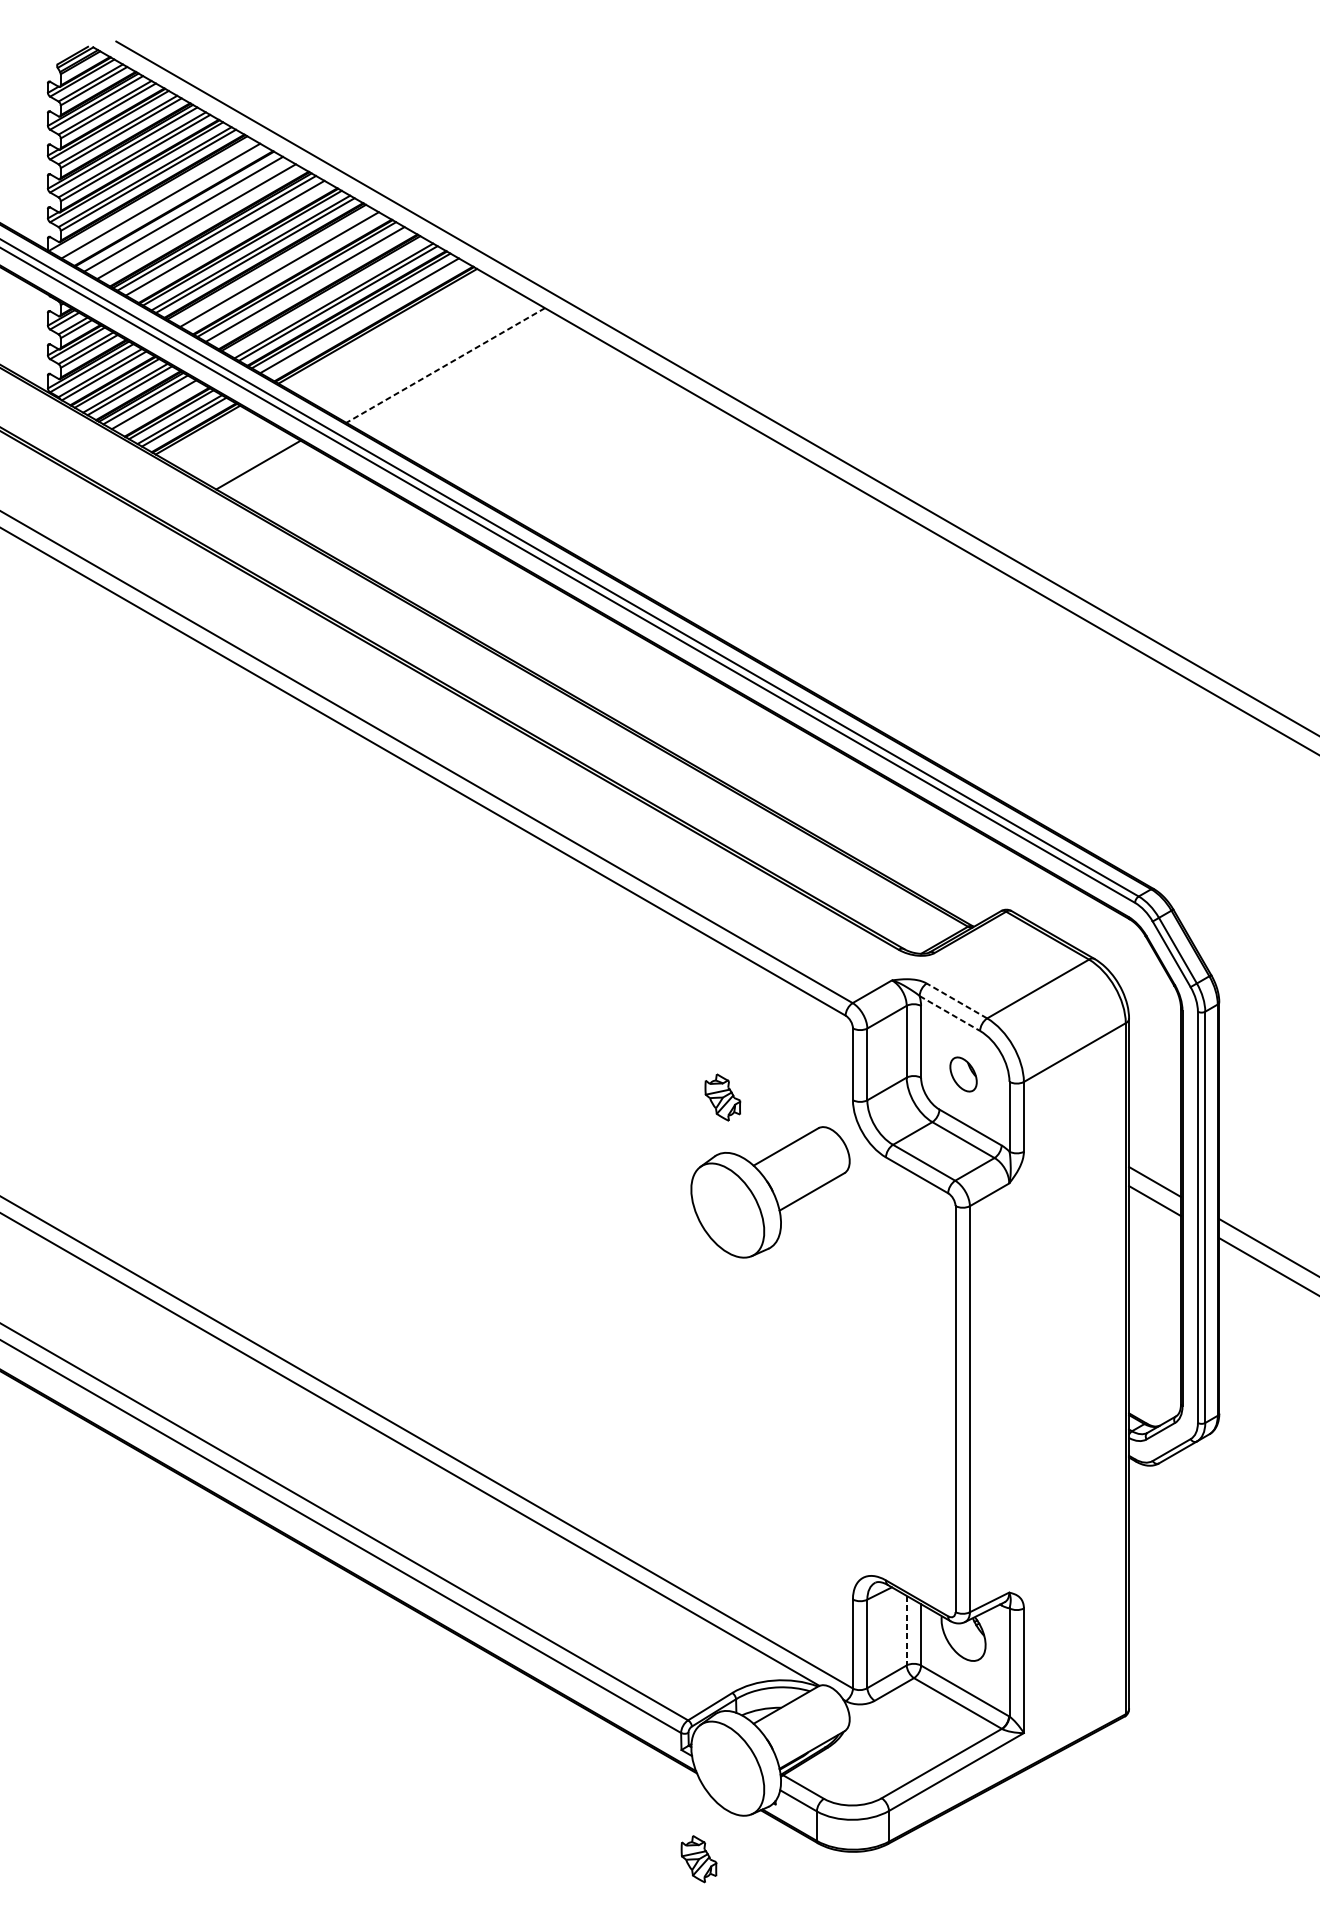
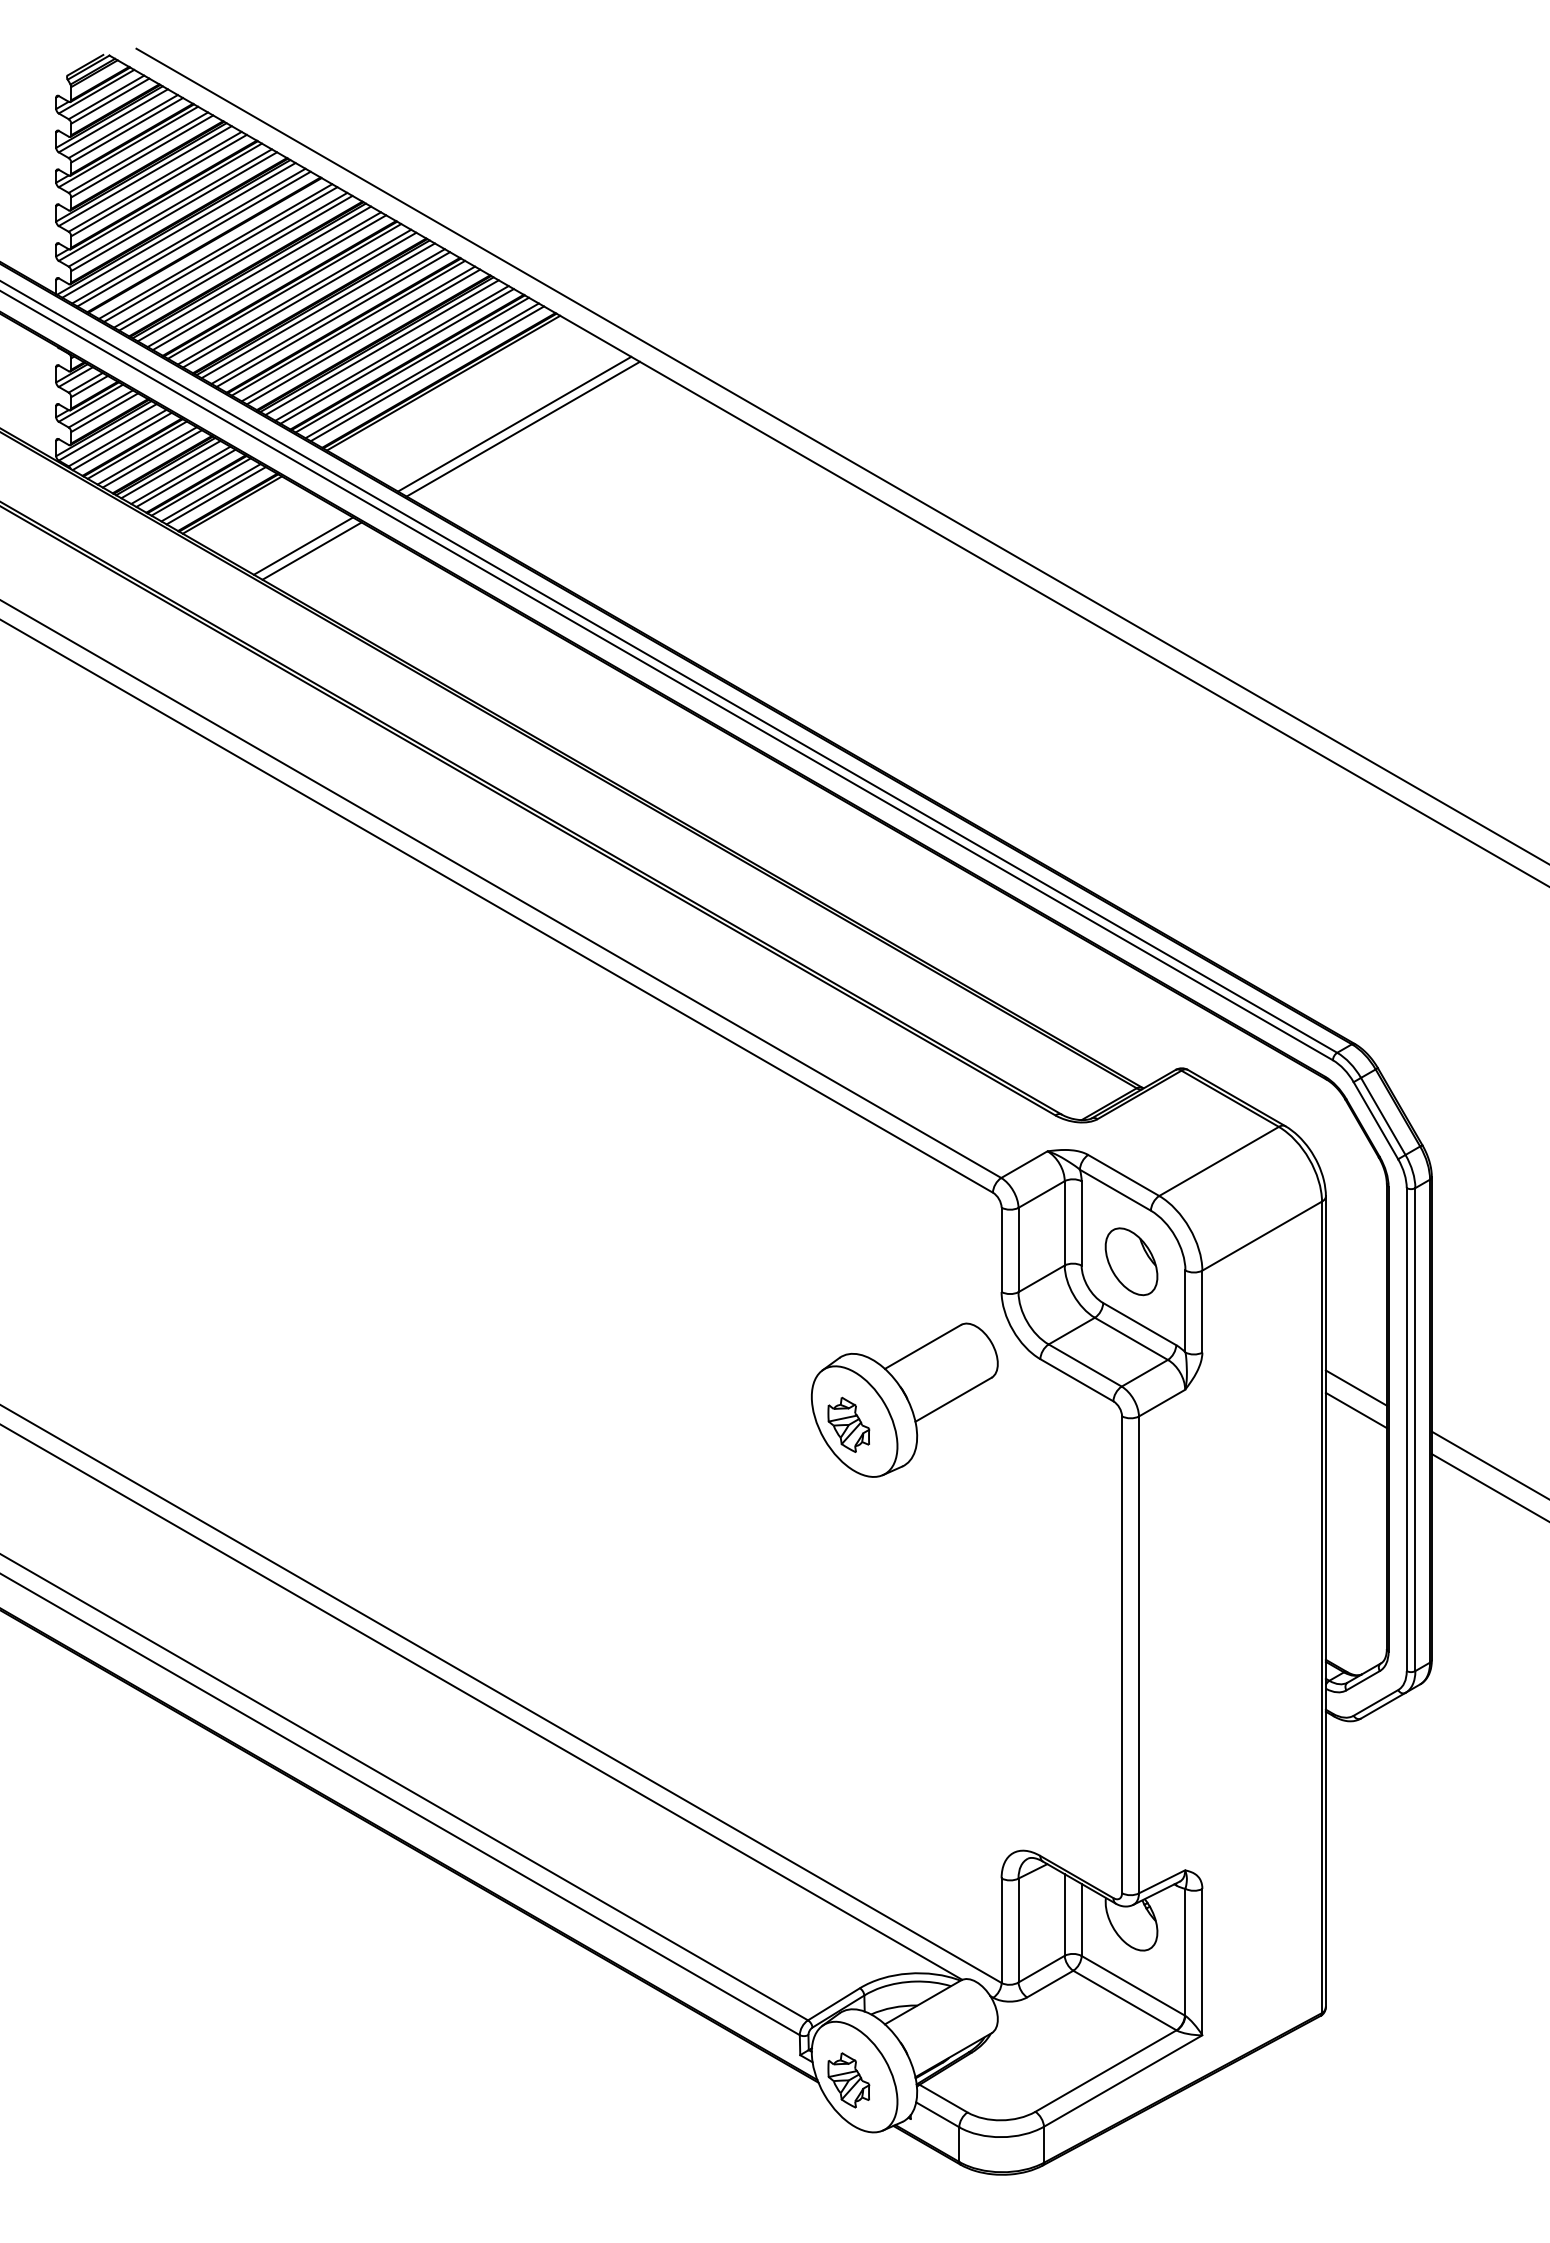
line: (152, 196) -> (178, 230), added
line: (164, 203) -> (193, 238), added
line: (187, 216) -> (220, 254), added
line: (200, 223) -> (235, 262), added
line: (229, 240) -> (269, 282), added
line: (270, 264) -> (317, 310), added
line: (284, 272) -> (333, 319), added
line: (309, 286) -> (363, 336), added
line: (324, 295) -> (381, 347), added
line: (364, 318) -> (427, 373), added
line: (438, 360) -> (514, 423), added
line: (445, 365) -> (523, 429), dashed -> solid
line: (158, 406) -> (185, 477), added
line: (265, 468) -> (311, 550), added
line: (956, 1000) -> (1123, 1175), dashed -> solid
line: (949, 1013) -> (1115, 1190), dashed -> solid
part: (963, 1074) -> (1131, 1261), size x1.67
part: (722, 1097) -> (848, 1424), moved
line: (906, 1630) -> (1064, 1914), dashed -> solid
part: (698, 1859) -> (848, 2080), moved

